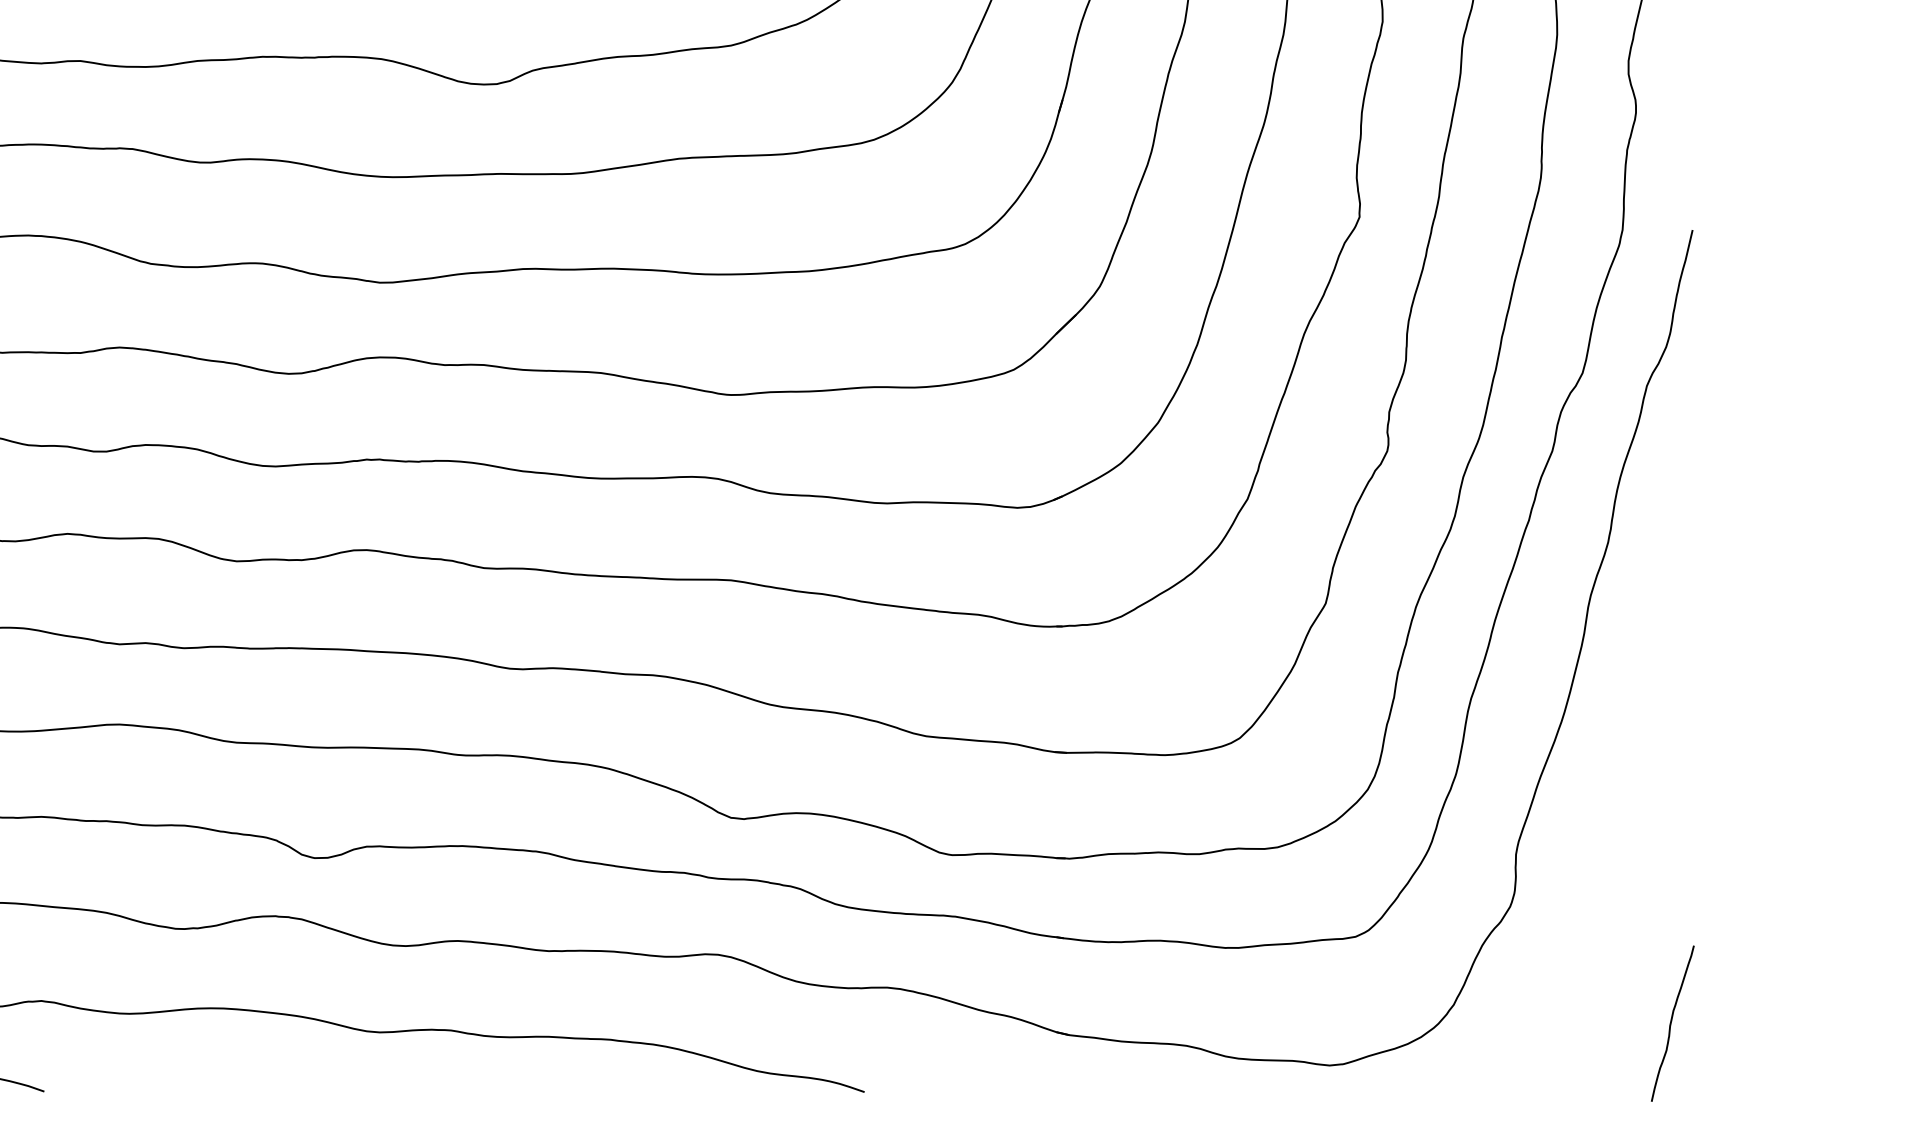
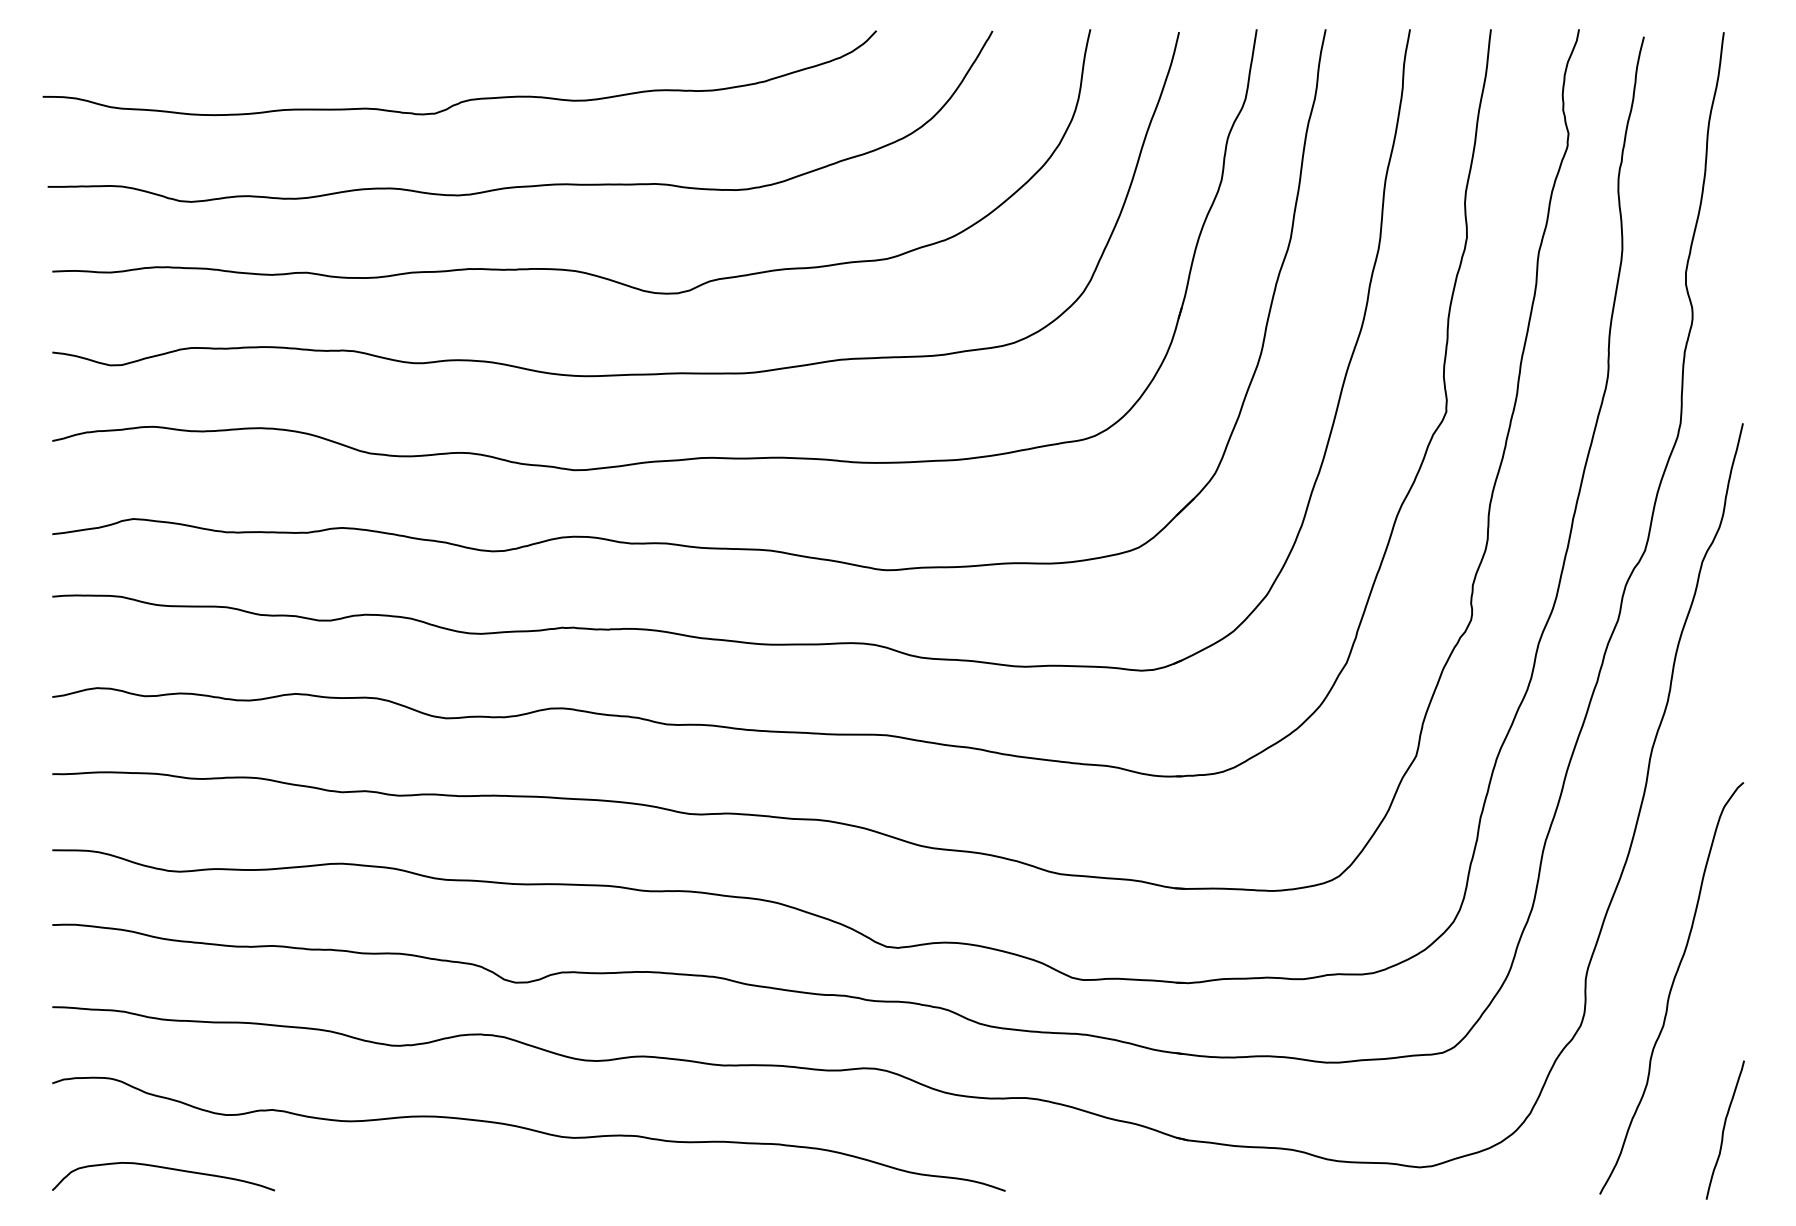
curve: (1612, 864) -> (1671, 988), added

